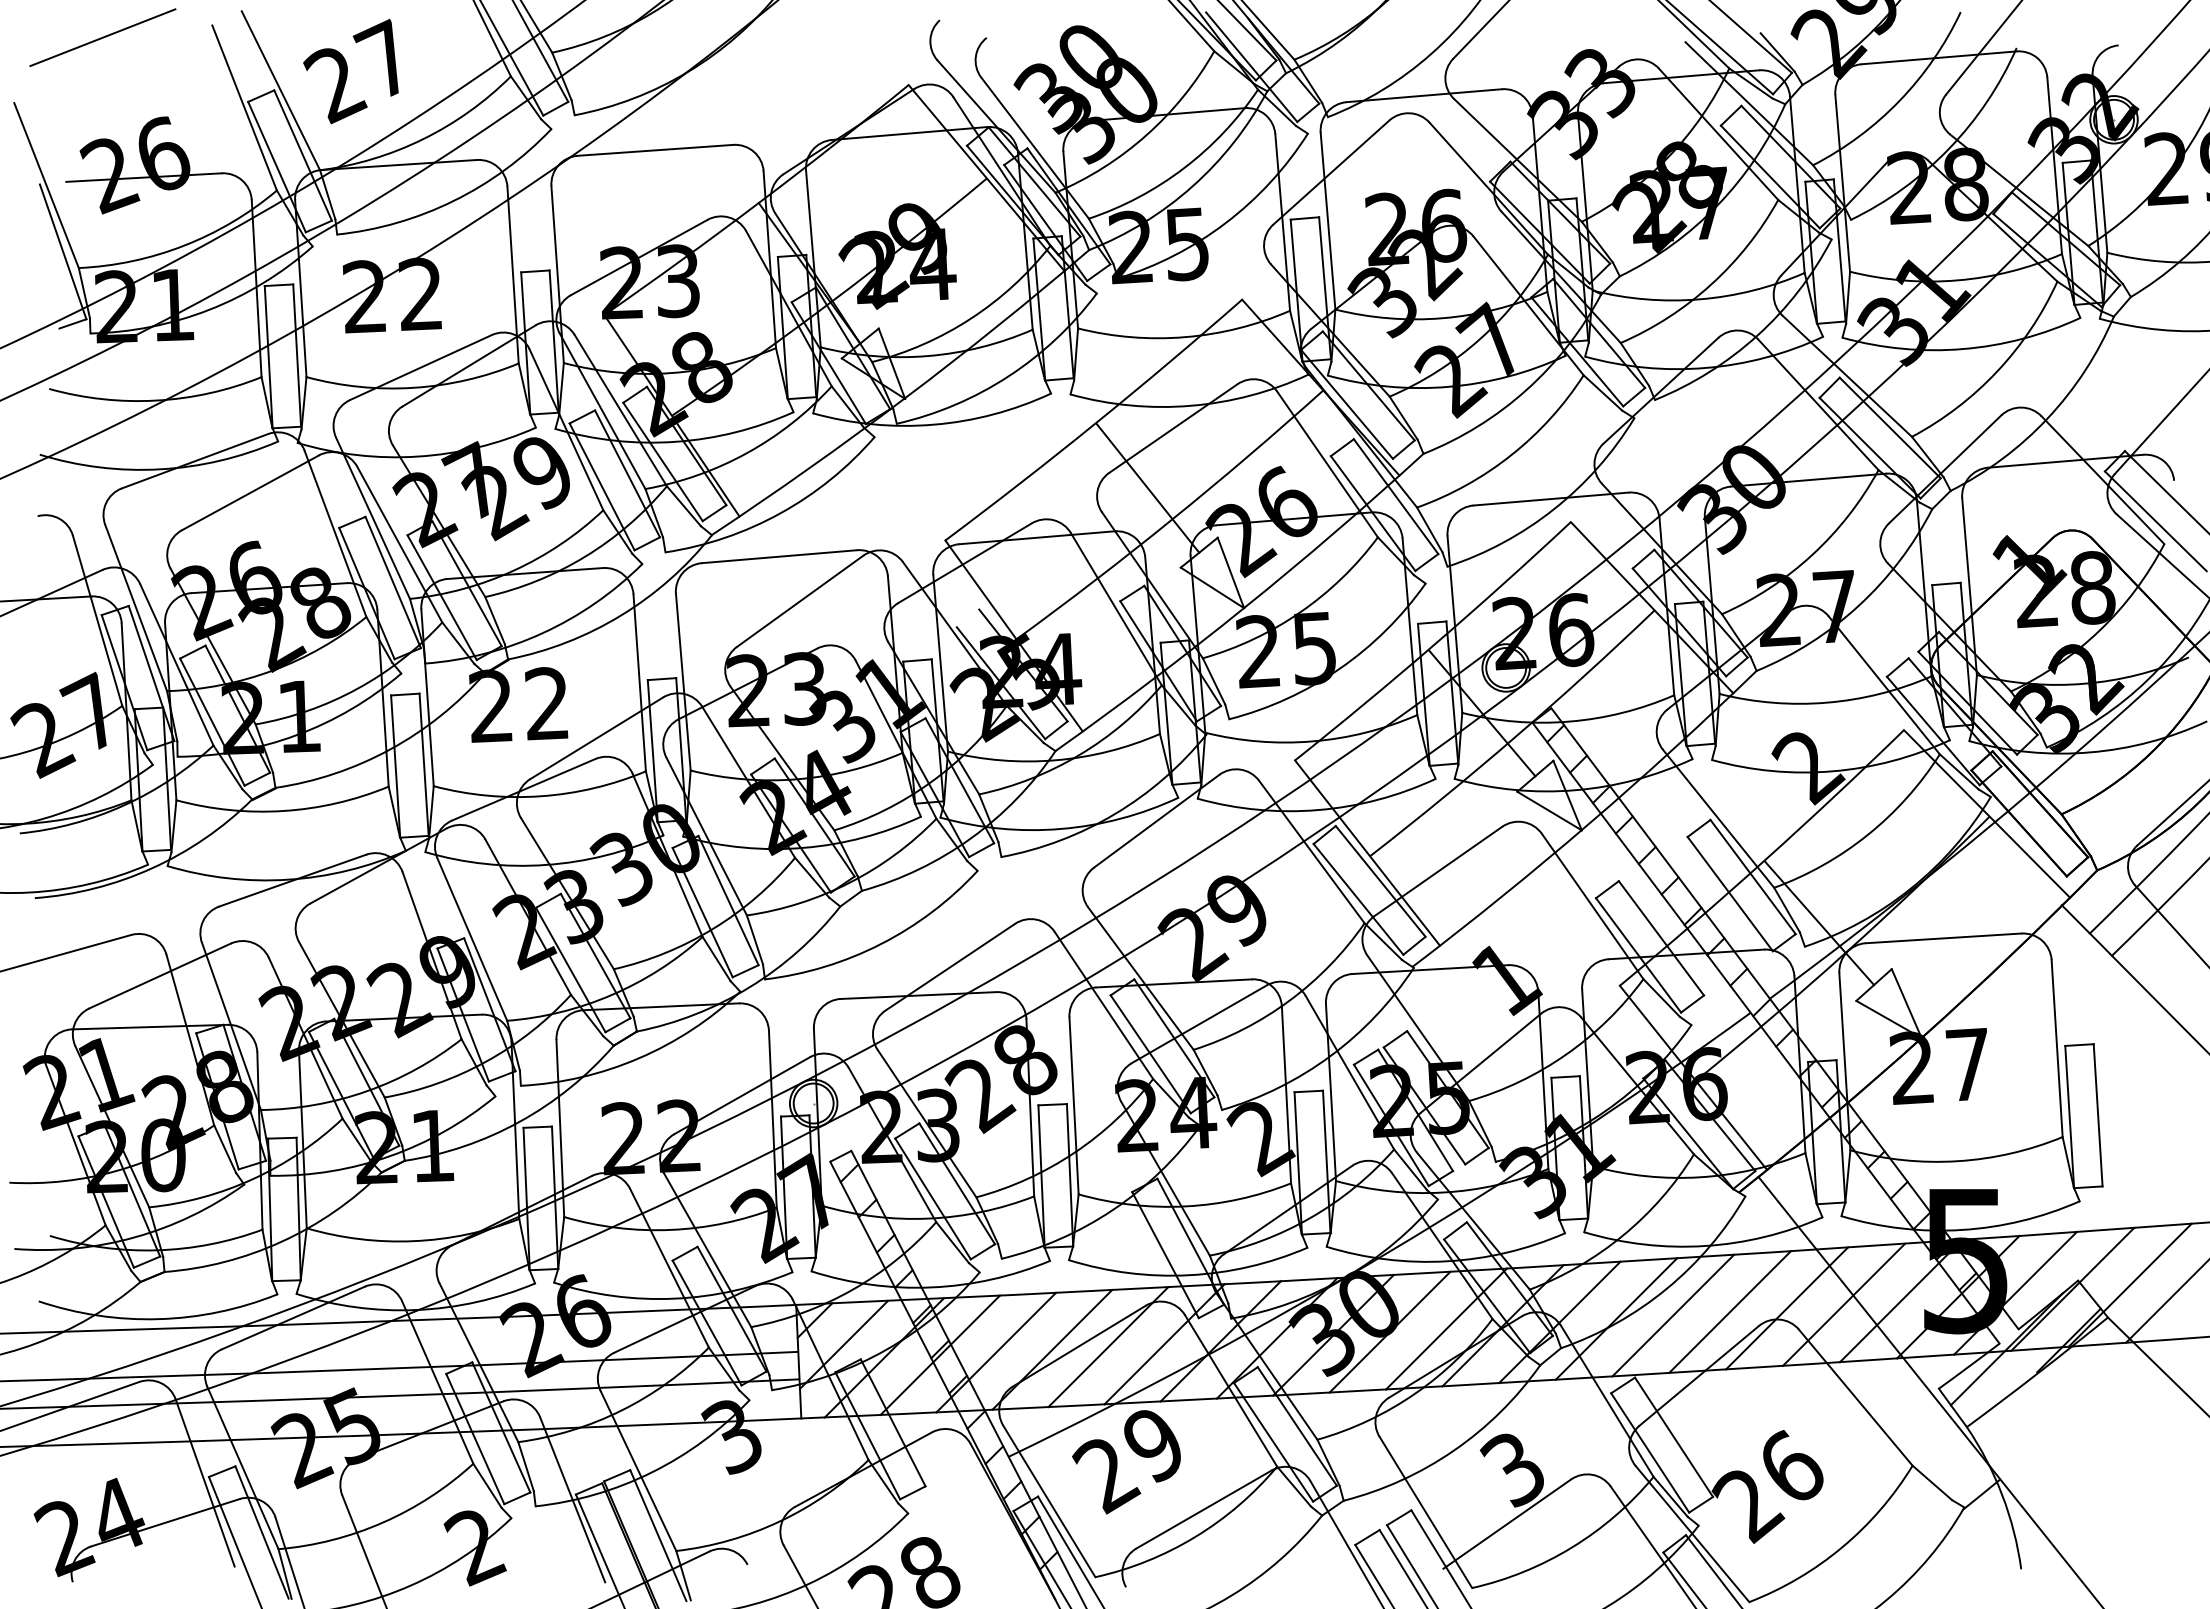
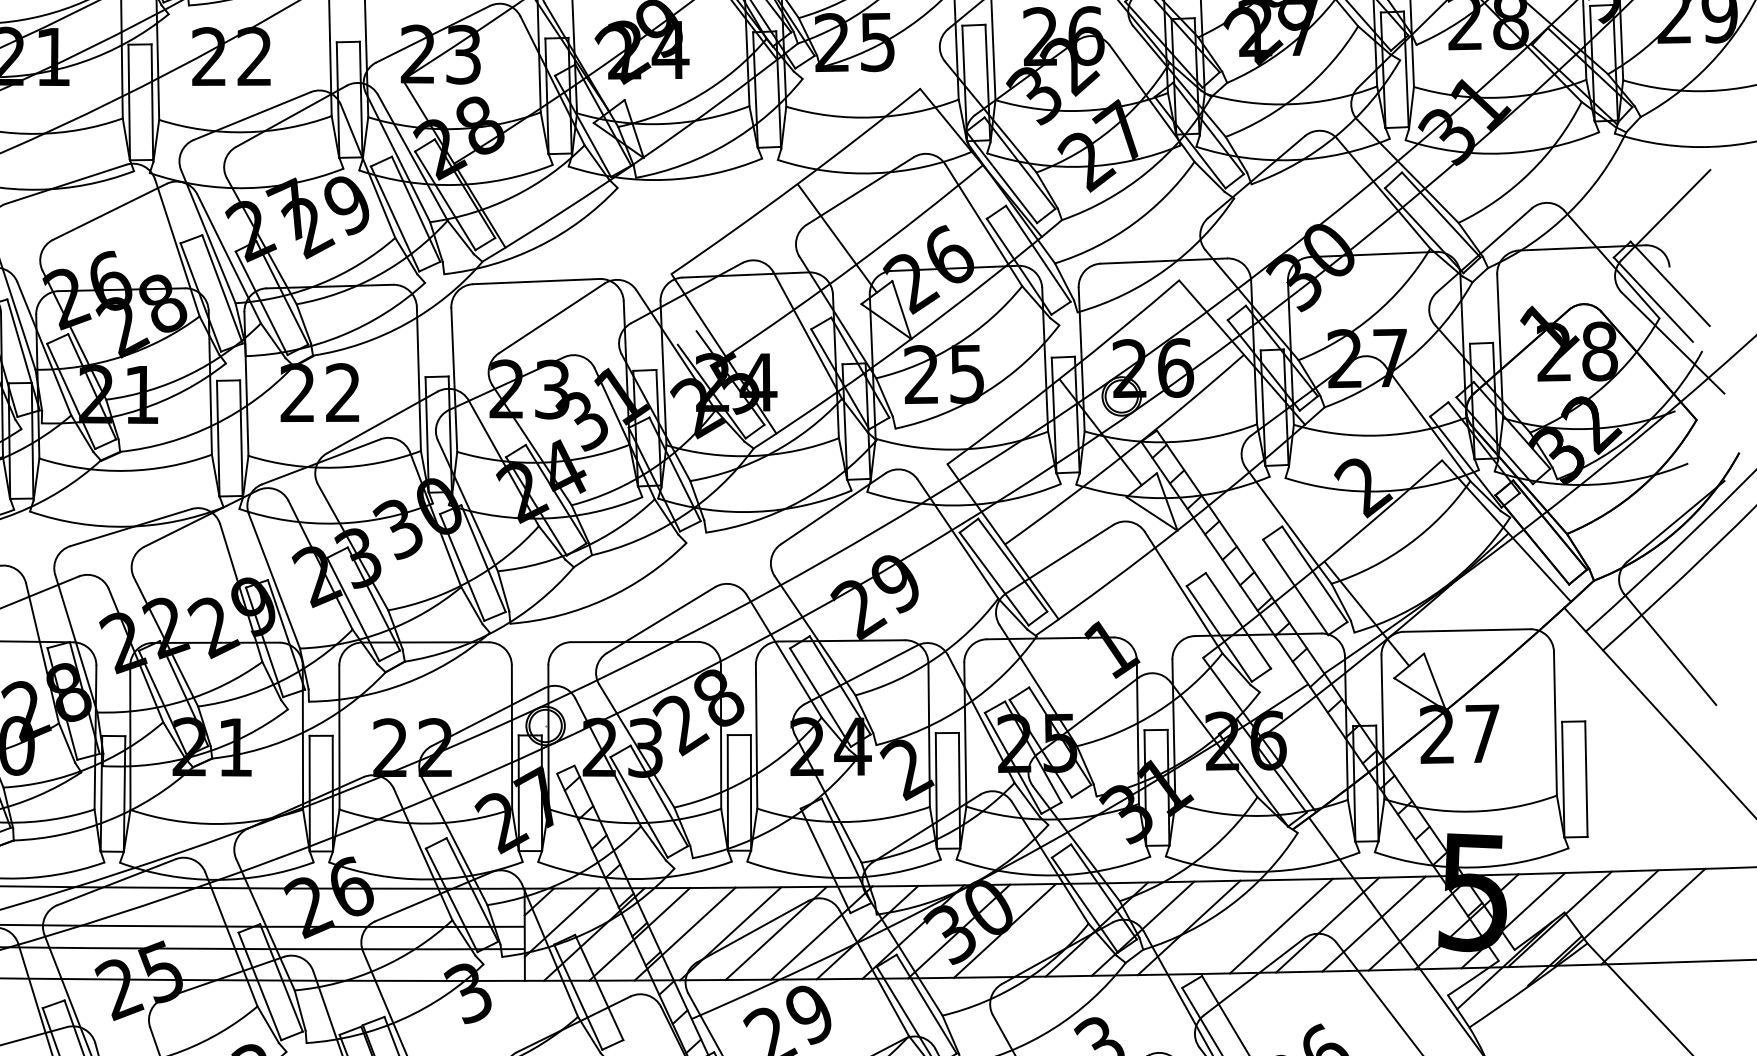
line: (1673, 1315) -> (1235, 927), removed
line: (1446, 1328) -> (1050, 929), removed

